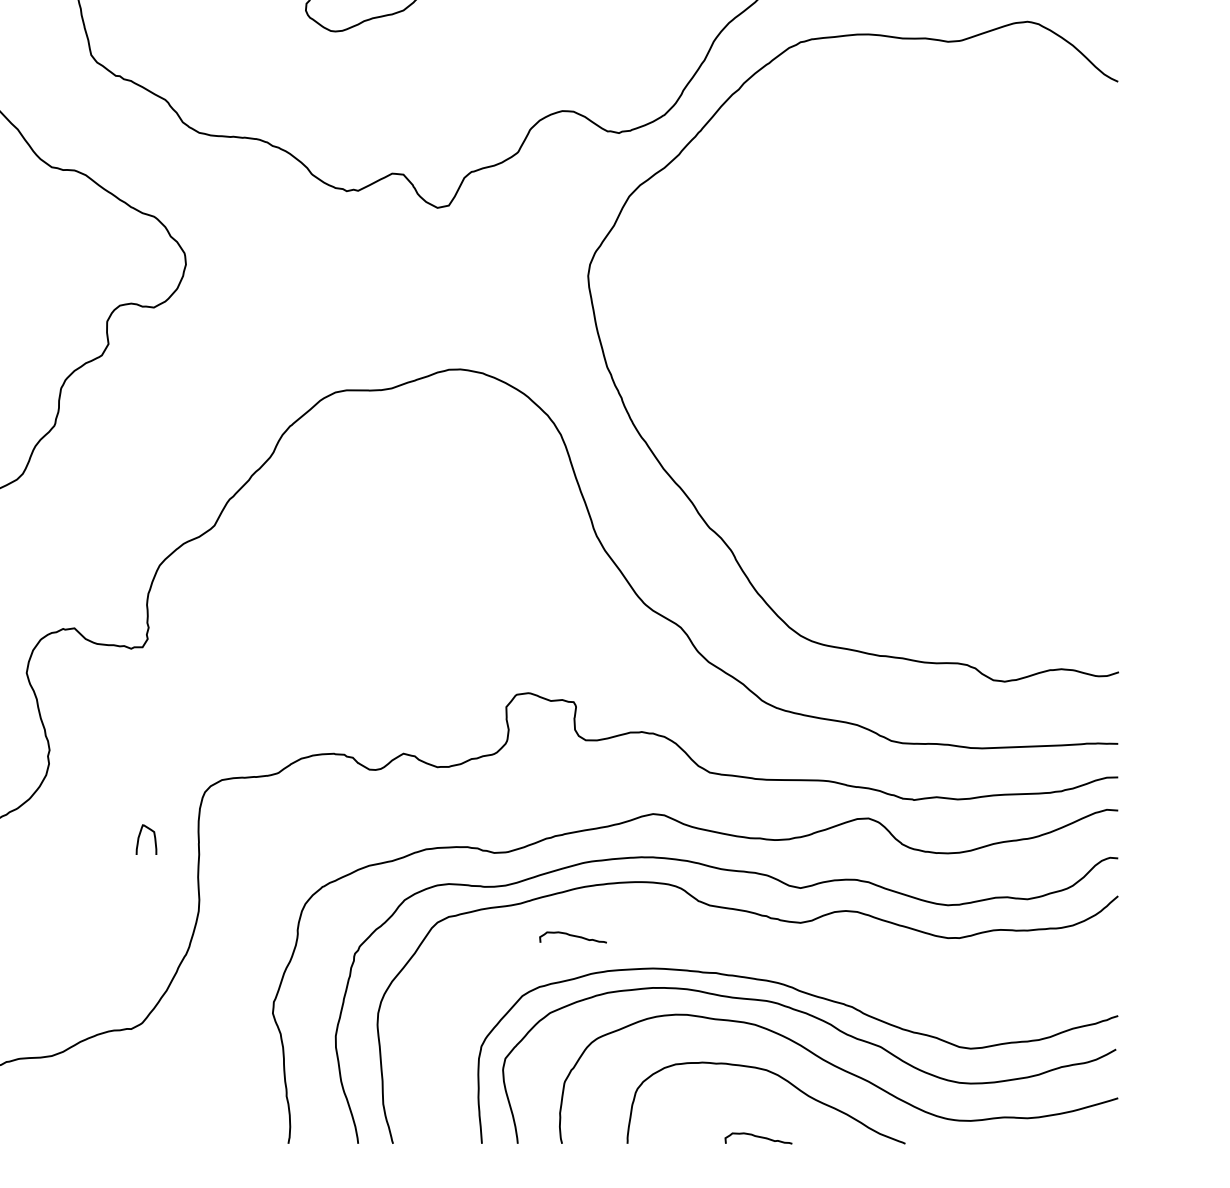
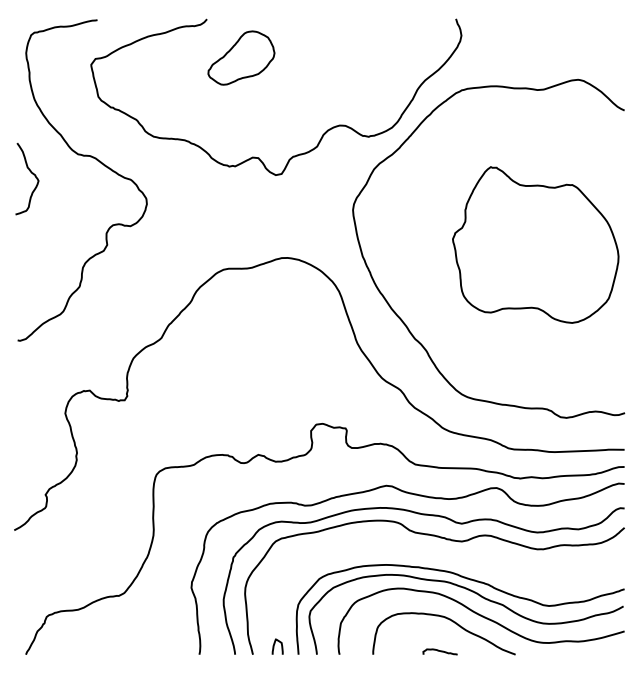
part: (944, 343) -> (535, 244), added
curve: (142, 835) -> (275, 644), moved
curve: (571, 936) -> (344, 548), removed

